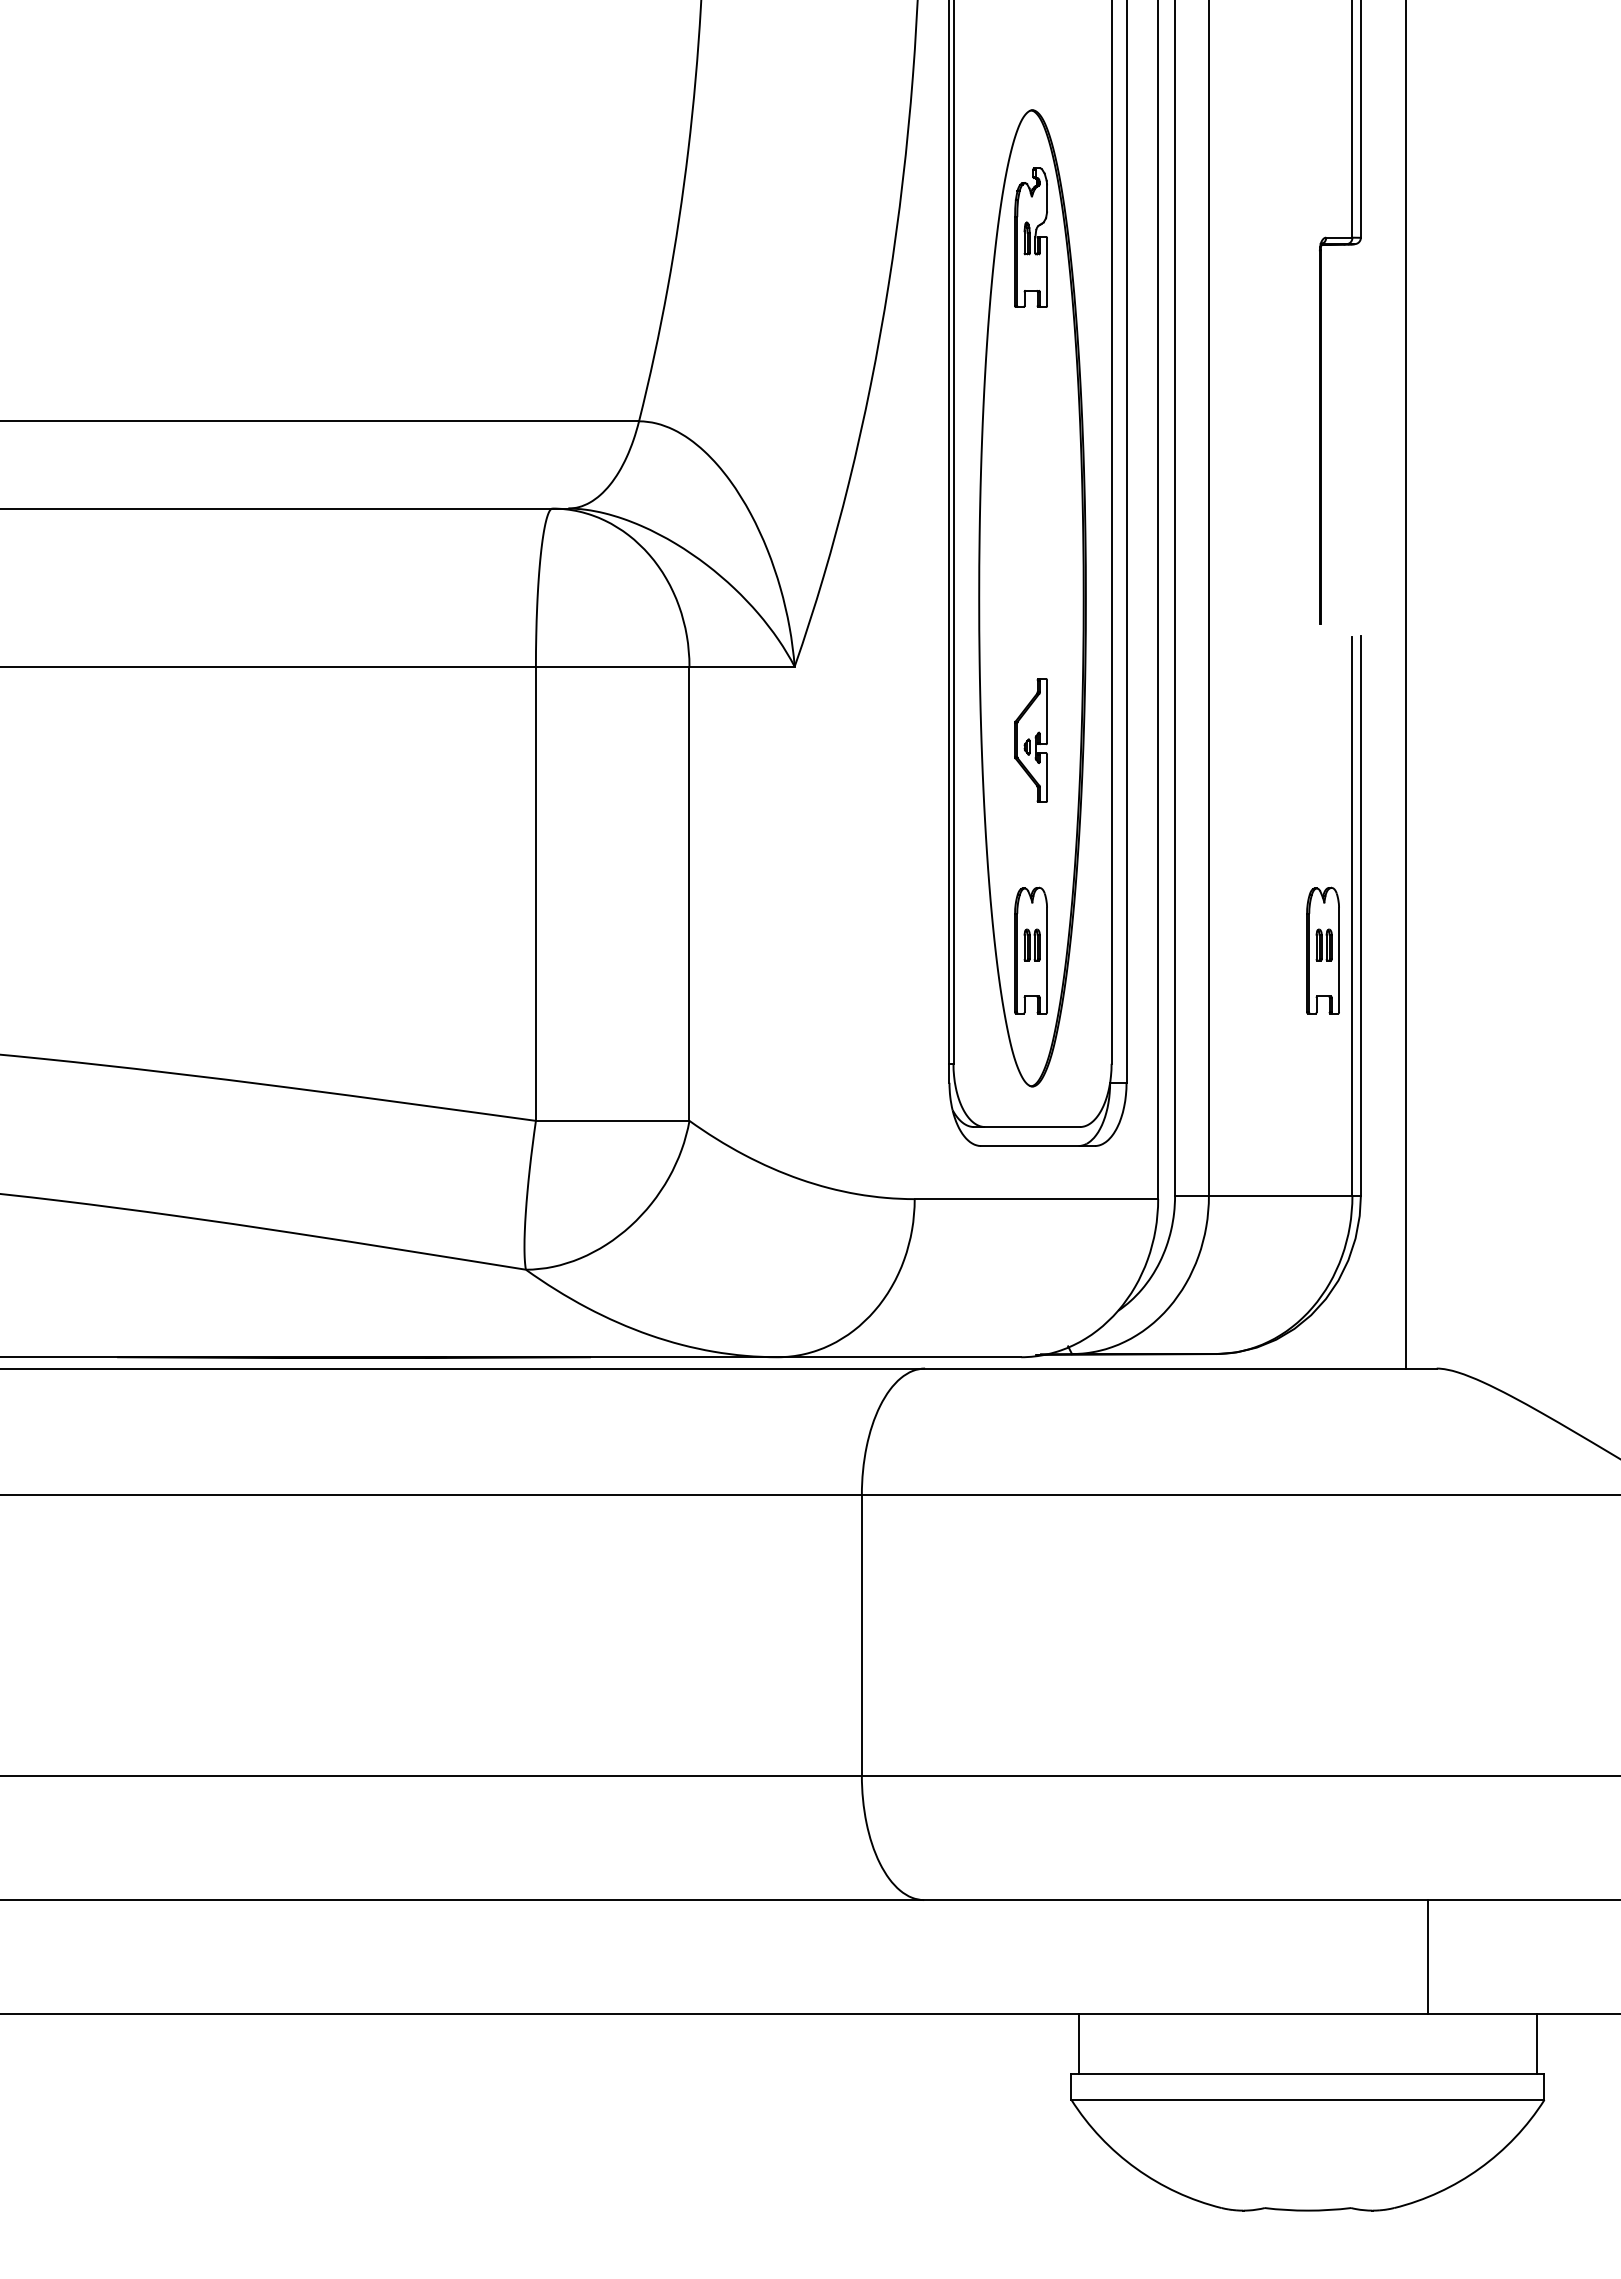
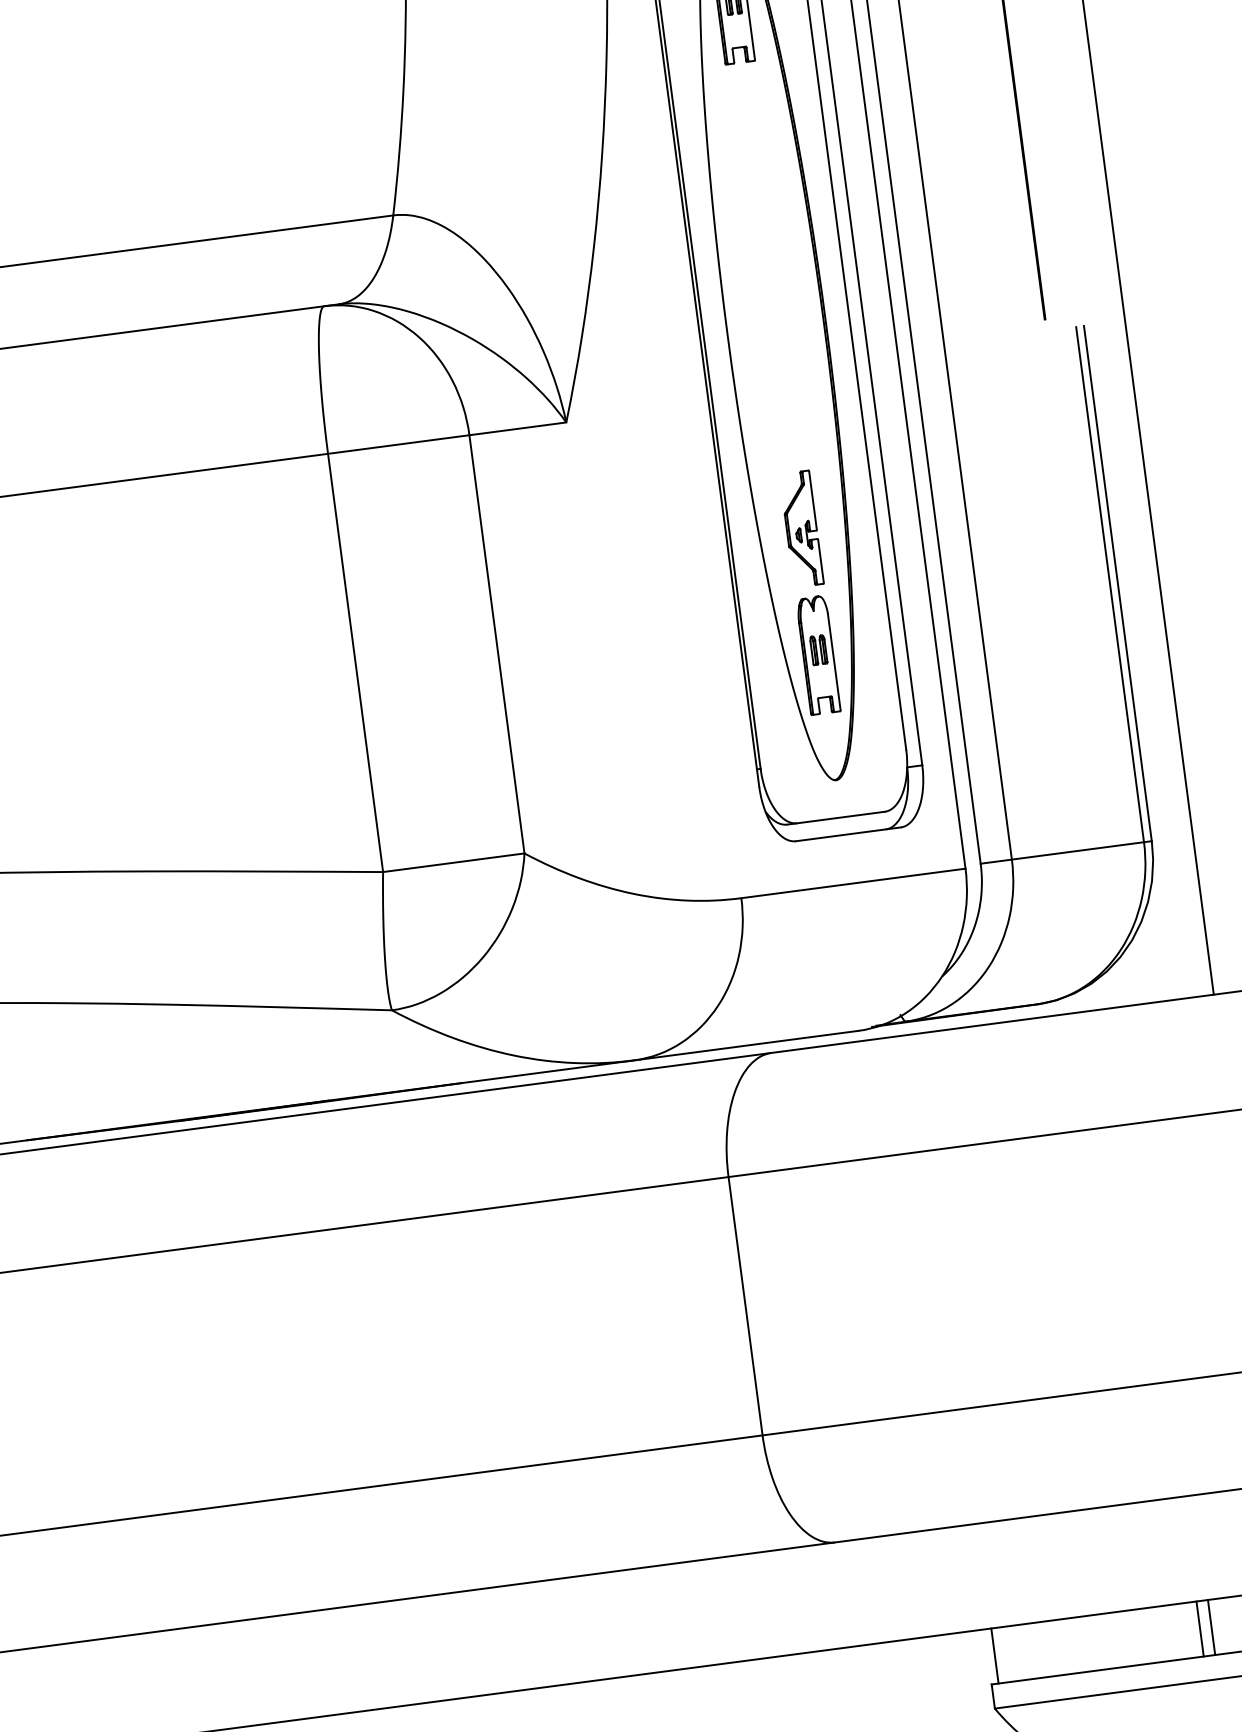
part: (1030, 740) -> (801, 529), moved
part: (1322, 950) -> (1086, 619), removed
line: (1301, 2043) -> (1199, 1628), added
line: (1314, 2043) -> (1211, 1627), added

